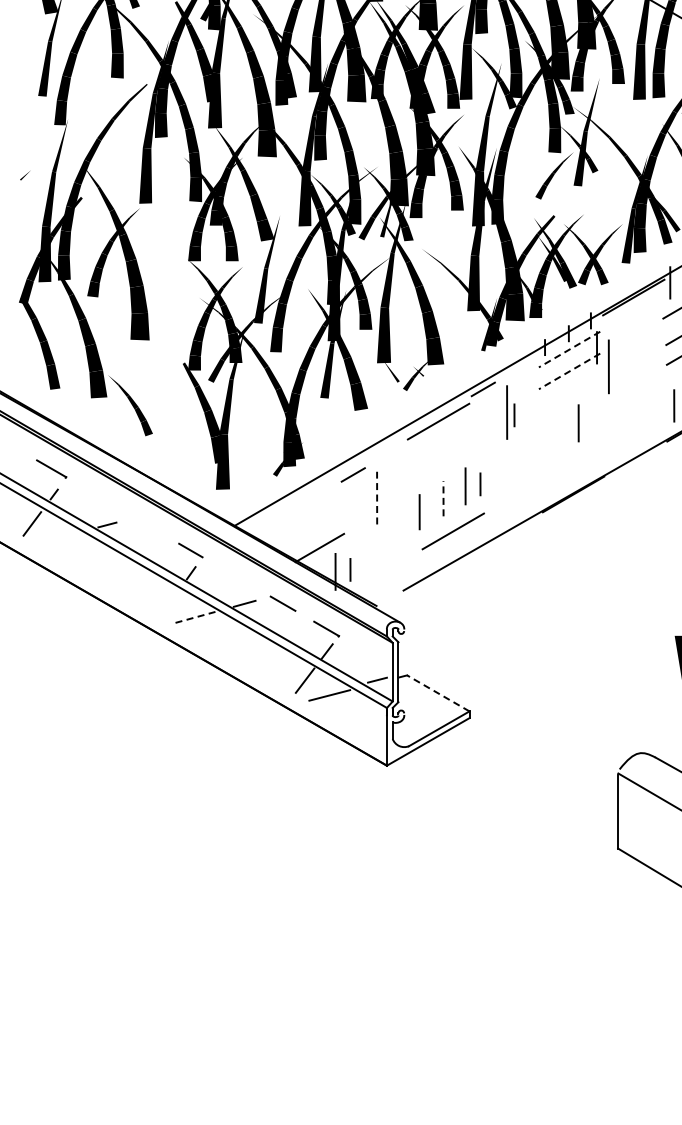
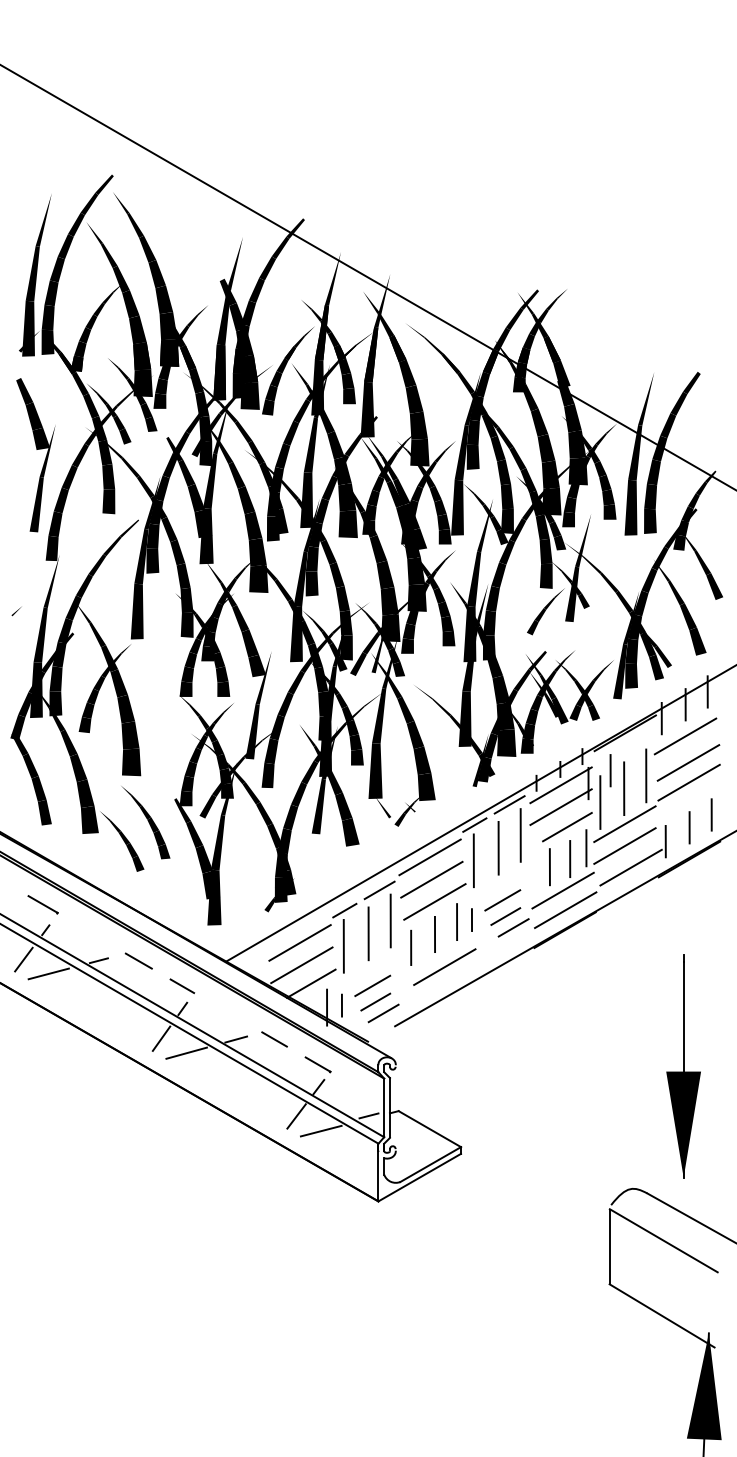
line: (618, 334) -> (610, 770), added
line: (654, 339) -> (646, 775), added
line: (568, 349) -> (560, 785), dashed -> solid
line: (632, 352) -> (624, 788), added
line: (517, 368) -> (509, 804), added
line: (568, 371) -> (560, 807), dashed -> solid
part: (153, 386) -> (145, 822), added
line: (632, 388) -> (624, 824), added
line: (575, 390) -> (567, 826), added
line: (528, 399) -> (520, 835), added
line: (632, 409) -> (624, 845), added
line: (594, 412) -> (586, 848), added
line: (513, 414) -> (505, 850), removed
line: (481, 424) -> (473, 860), added
line: (557, 431) -> (549, 867), added
line: (638, 431) -> (630, 867), added
line: (439, 443) -> (431, 879), added
line: (387, 454) -> (379, 890), added
line: (570, 454) -> (562, 890), added
line: (510, 464) -> (502, 900), added
line: (442, 465) -> (434, 901), added
line: (573, 474) -> (565, 910), added
line: (513, 480) -> (505, 916), added
line: (398, 484) -> (390, 920), added
line: (521, 491) -> (513, 927), added
line: (376, 497) -> (368, 933), dashed -> solid
line: (443, 498) -> (435, 934), dashed -> solid
line: (307, 506) -> (299, 942), added
line: (351, 509) -> (343, 945), added
line: (146, 524) -> (138, 960), added
line: (309, 529) -> (301, 965), added
line: (56, 537) -> (48, 973), added
line: (380, 549) -> (372, 985), added
line: (383, 565) -> (375, 1001), added
line: (391, 577) -> (383, 1013), added
line: (169, 602) -> (161, 1038), added
line: (194, 617) -> (186, 1053), dashed -> solid
line: (437, 692) -> (429, 1128), dashed -> solid

